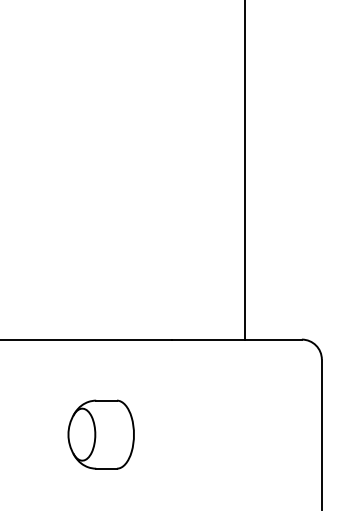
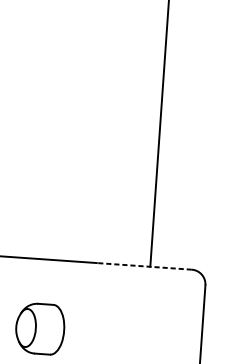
line: (236, 339) -> (144, 266), solid -> dashed

